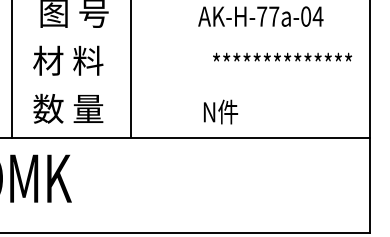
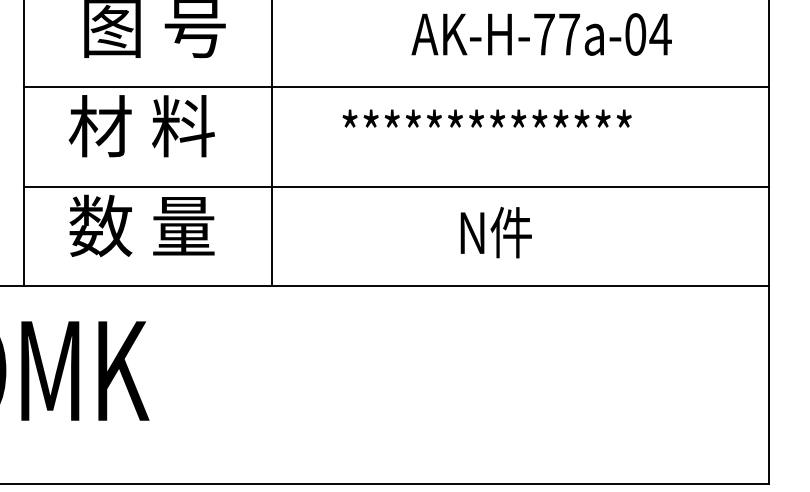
line: (190, 42) -> (395, 88), added
text: (282, 56) -> (487, 117), moved
line: (190, 89) -> (395, 185), added
text: (221, 111) -> (497, 231), moved

